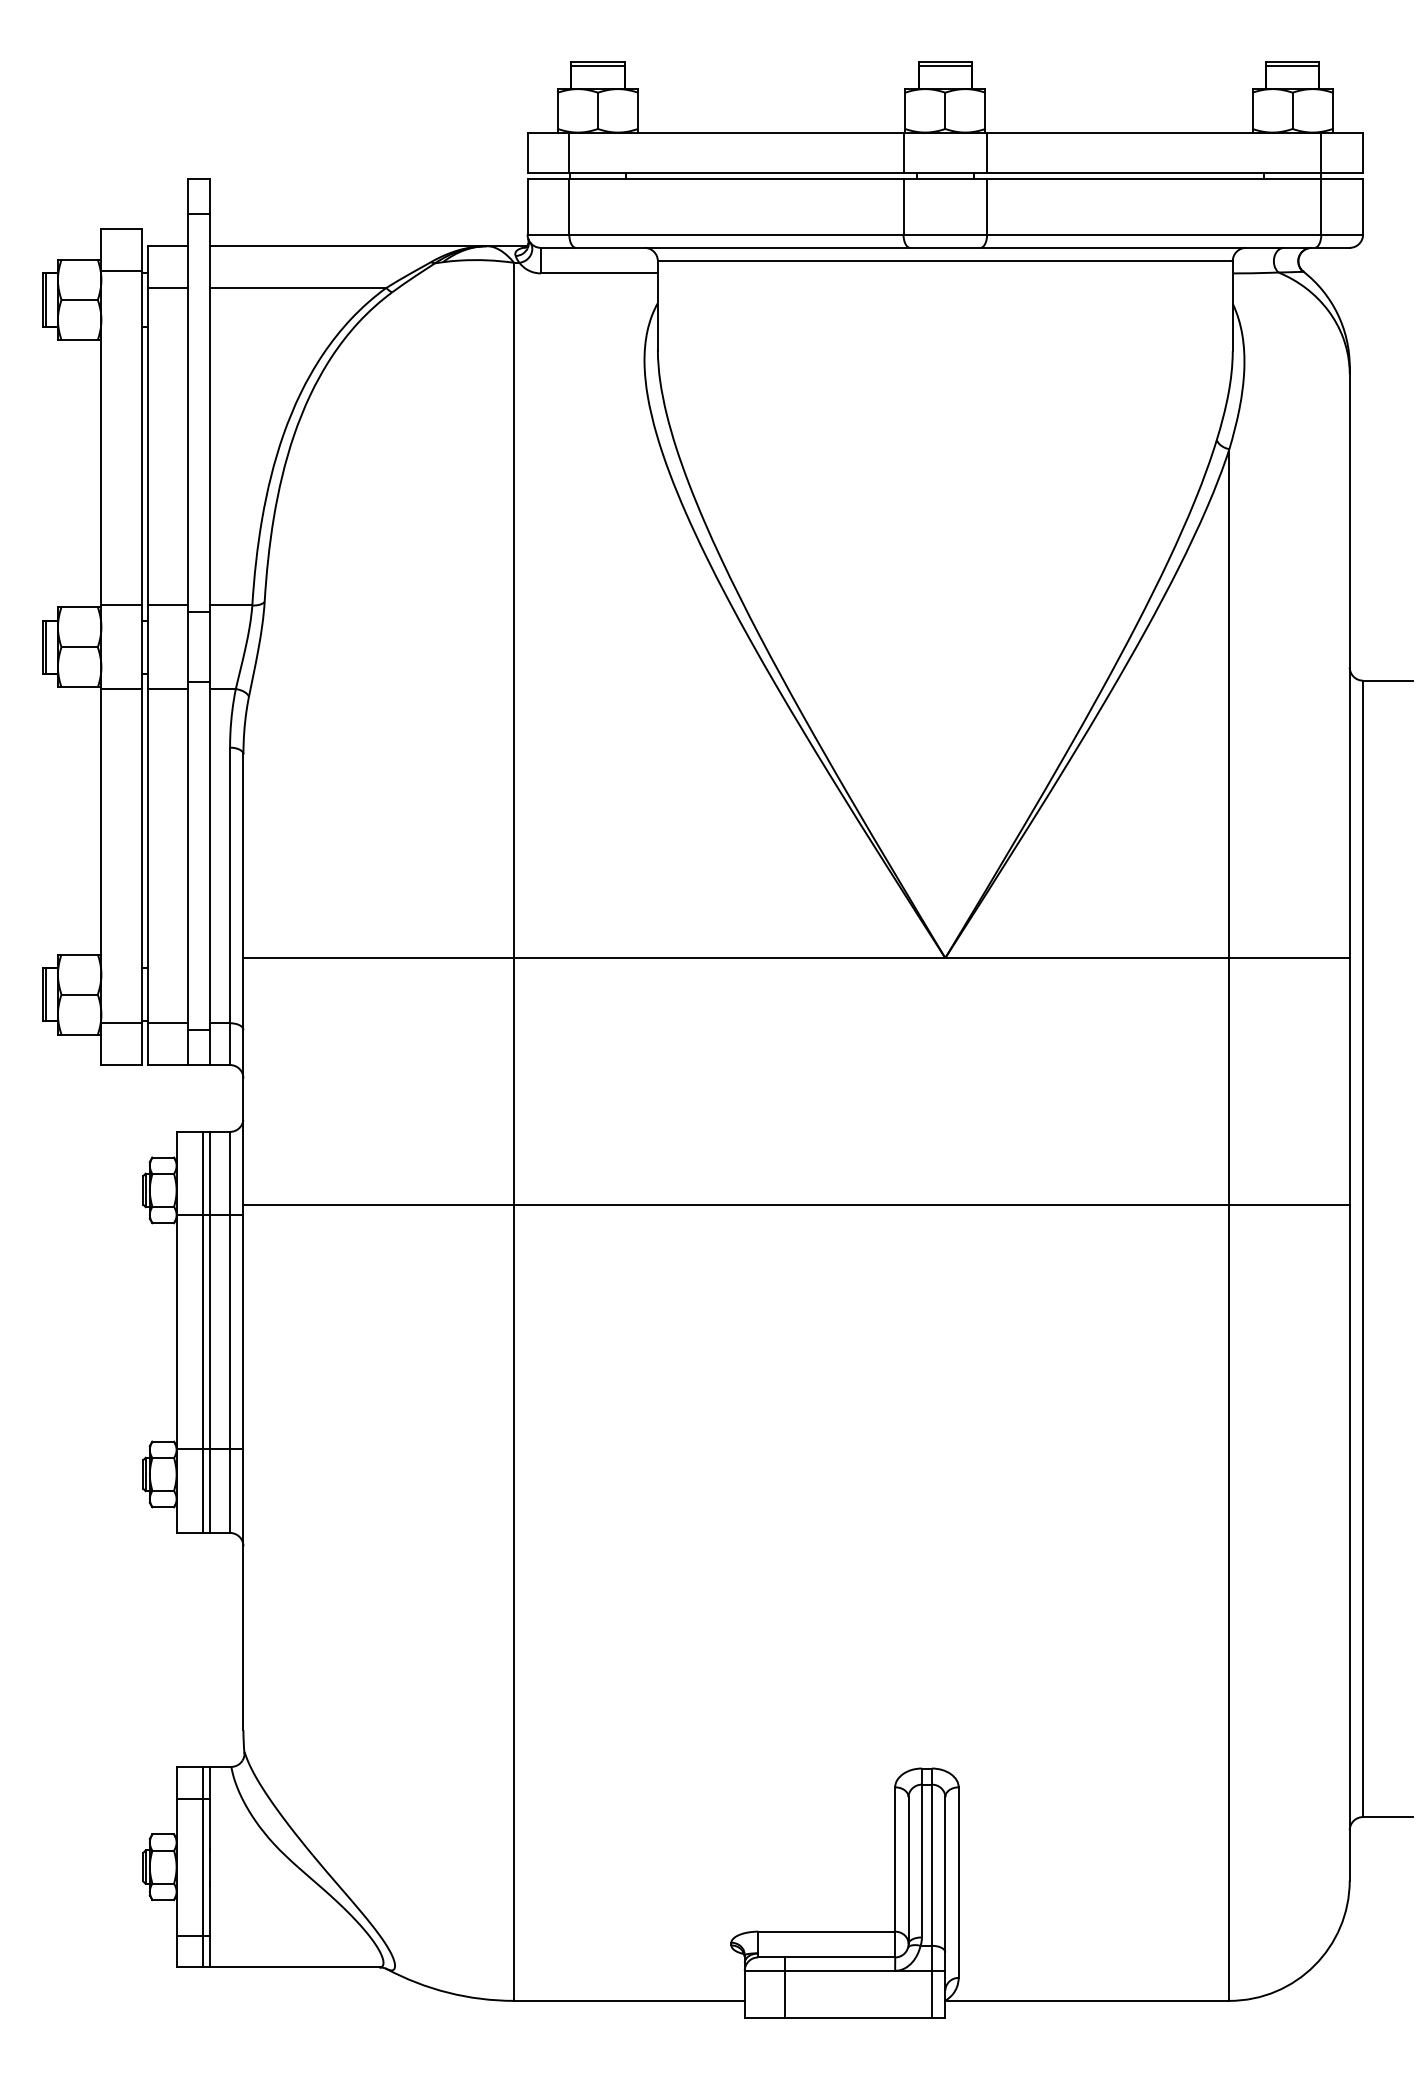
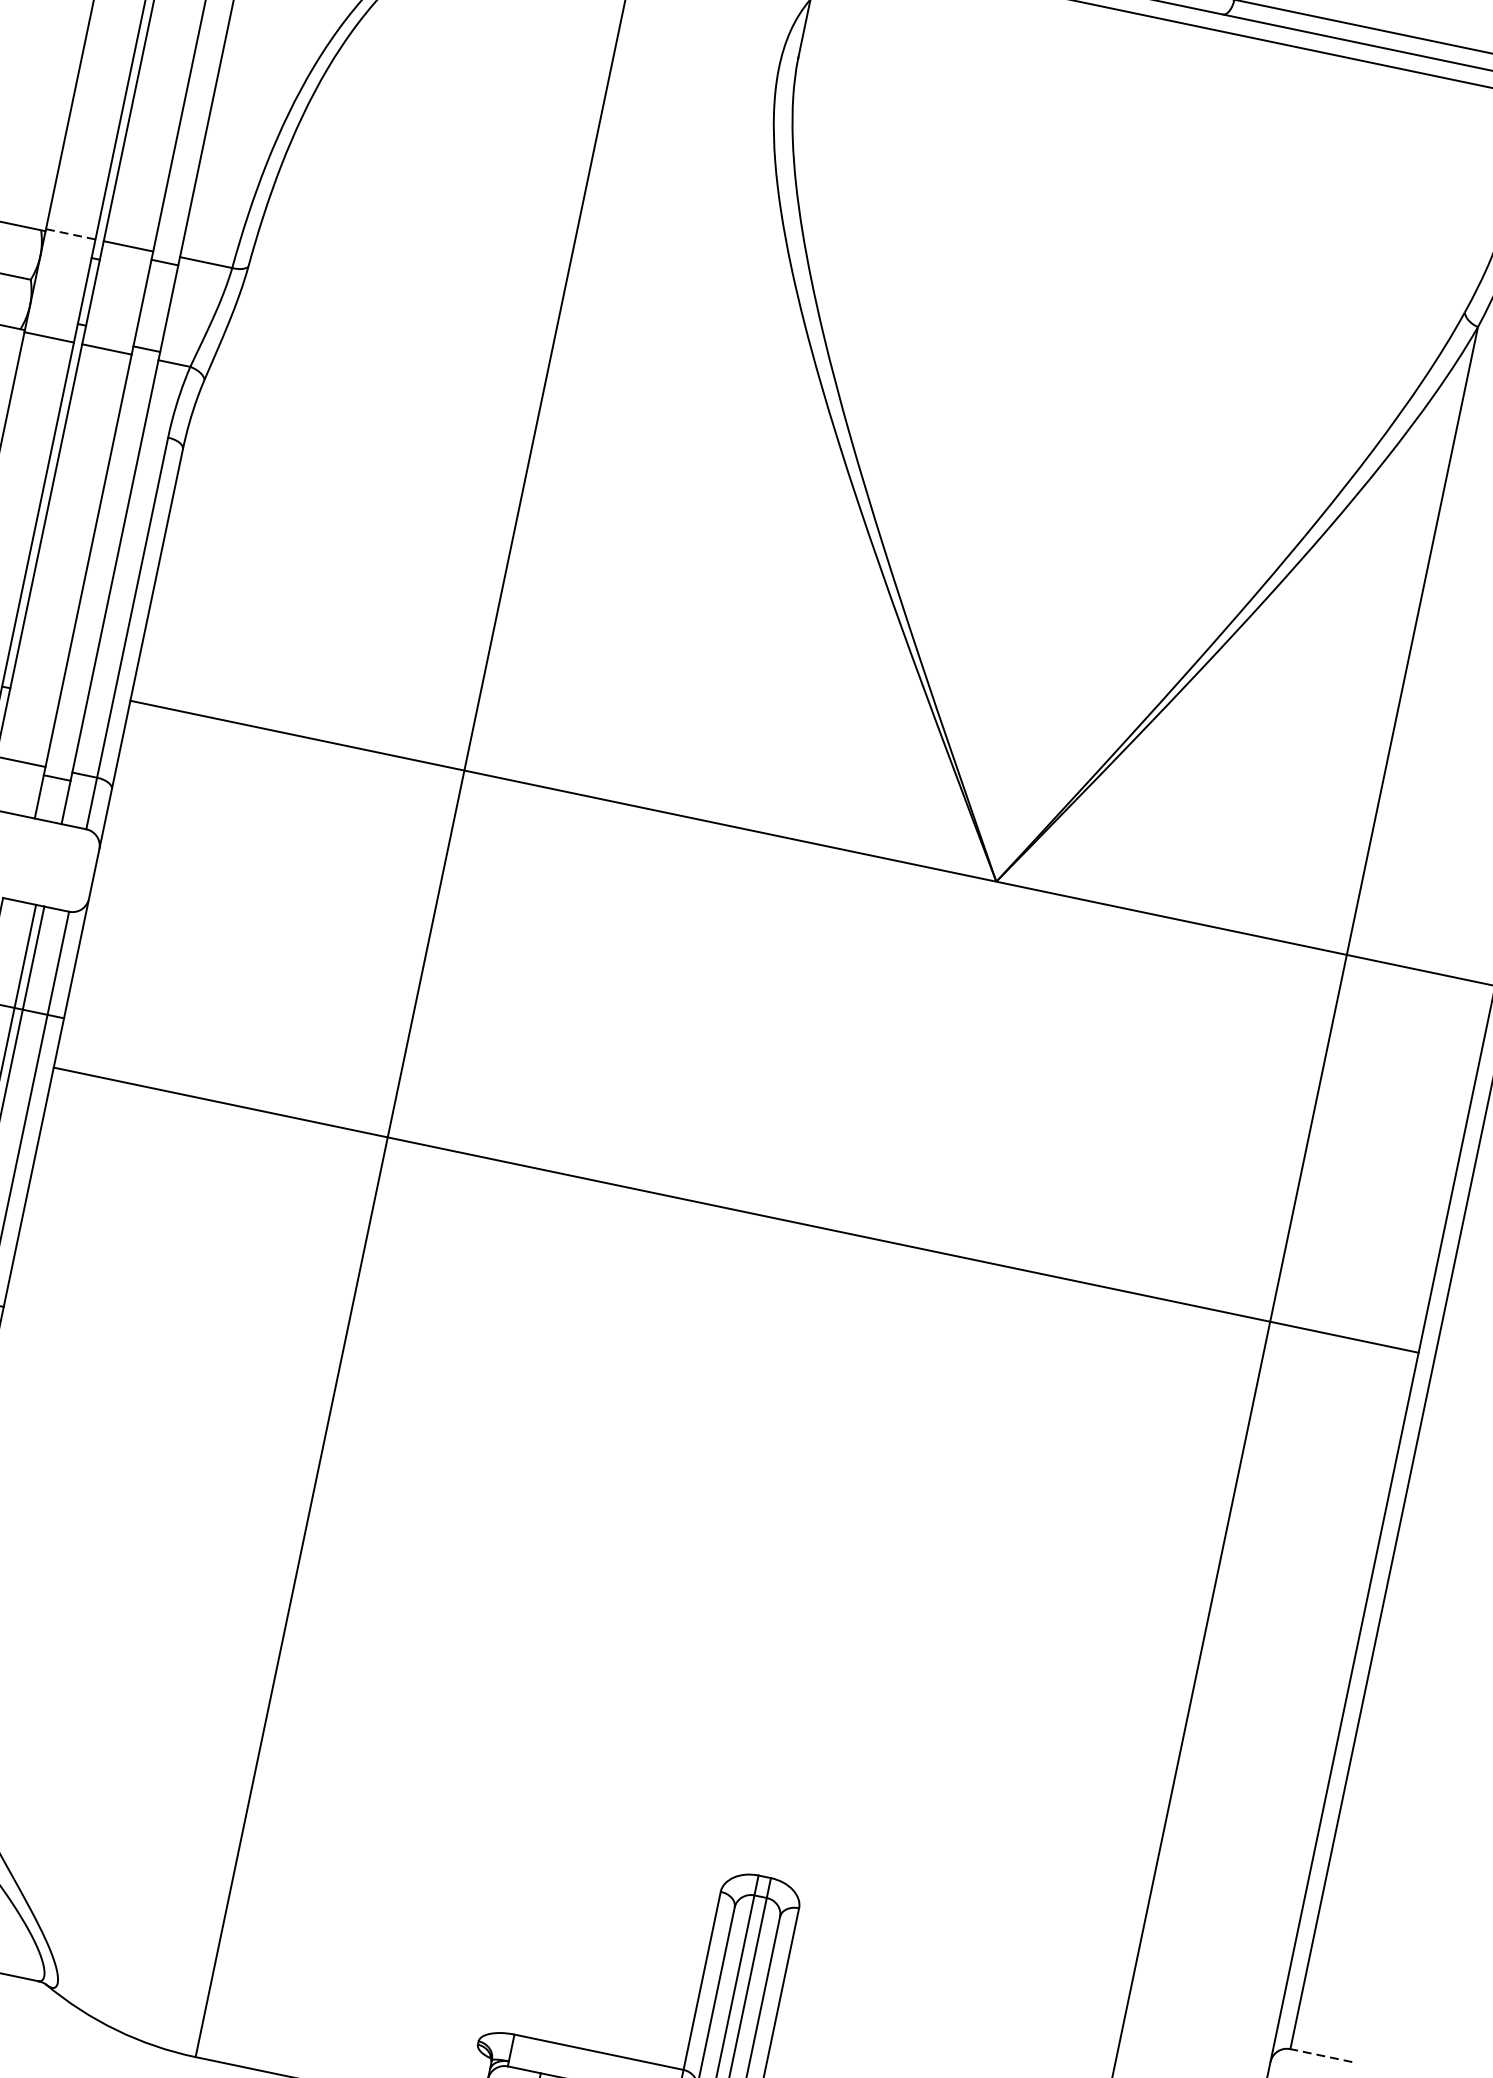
line: (120, 605) -> (69, 234), solid -> dashed
line: (796, 1205) -> (736, 1210), moved
line: (1387, 1817) -> (1320, 2055), solid -> dashed

